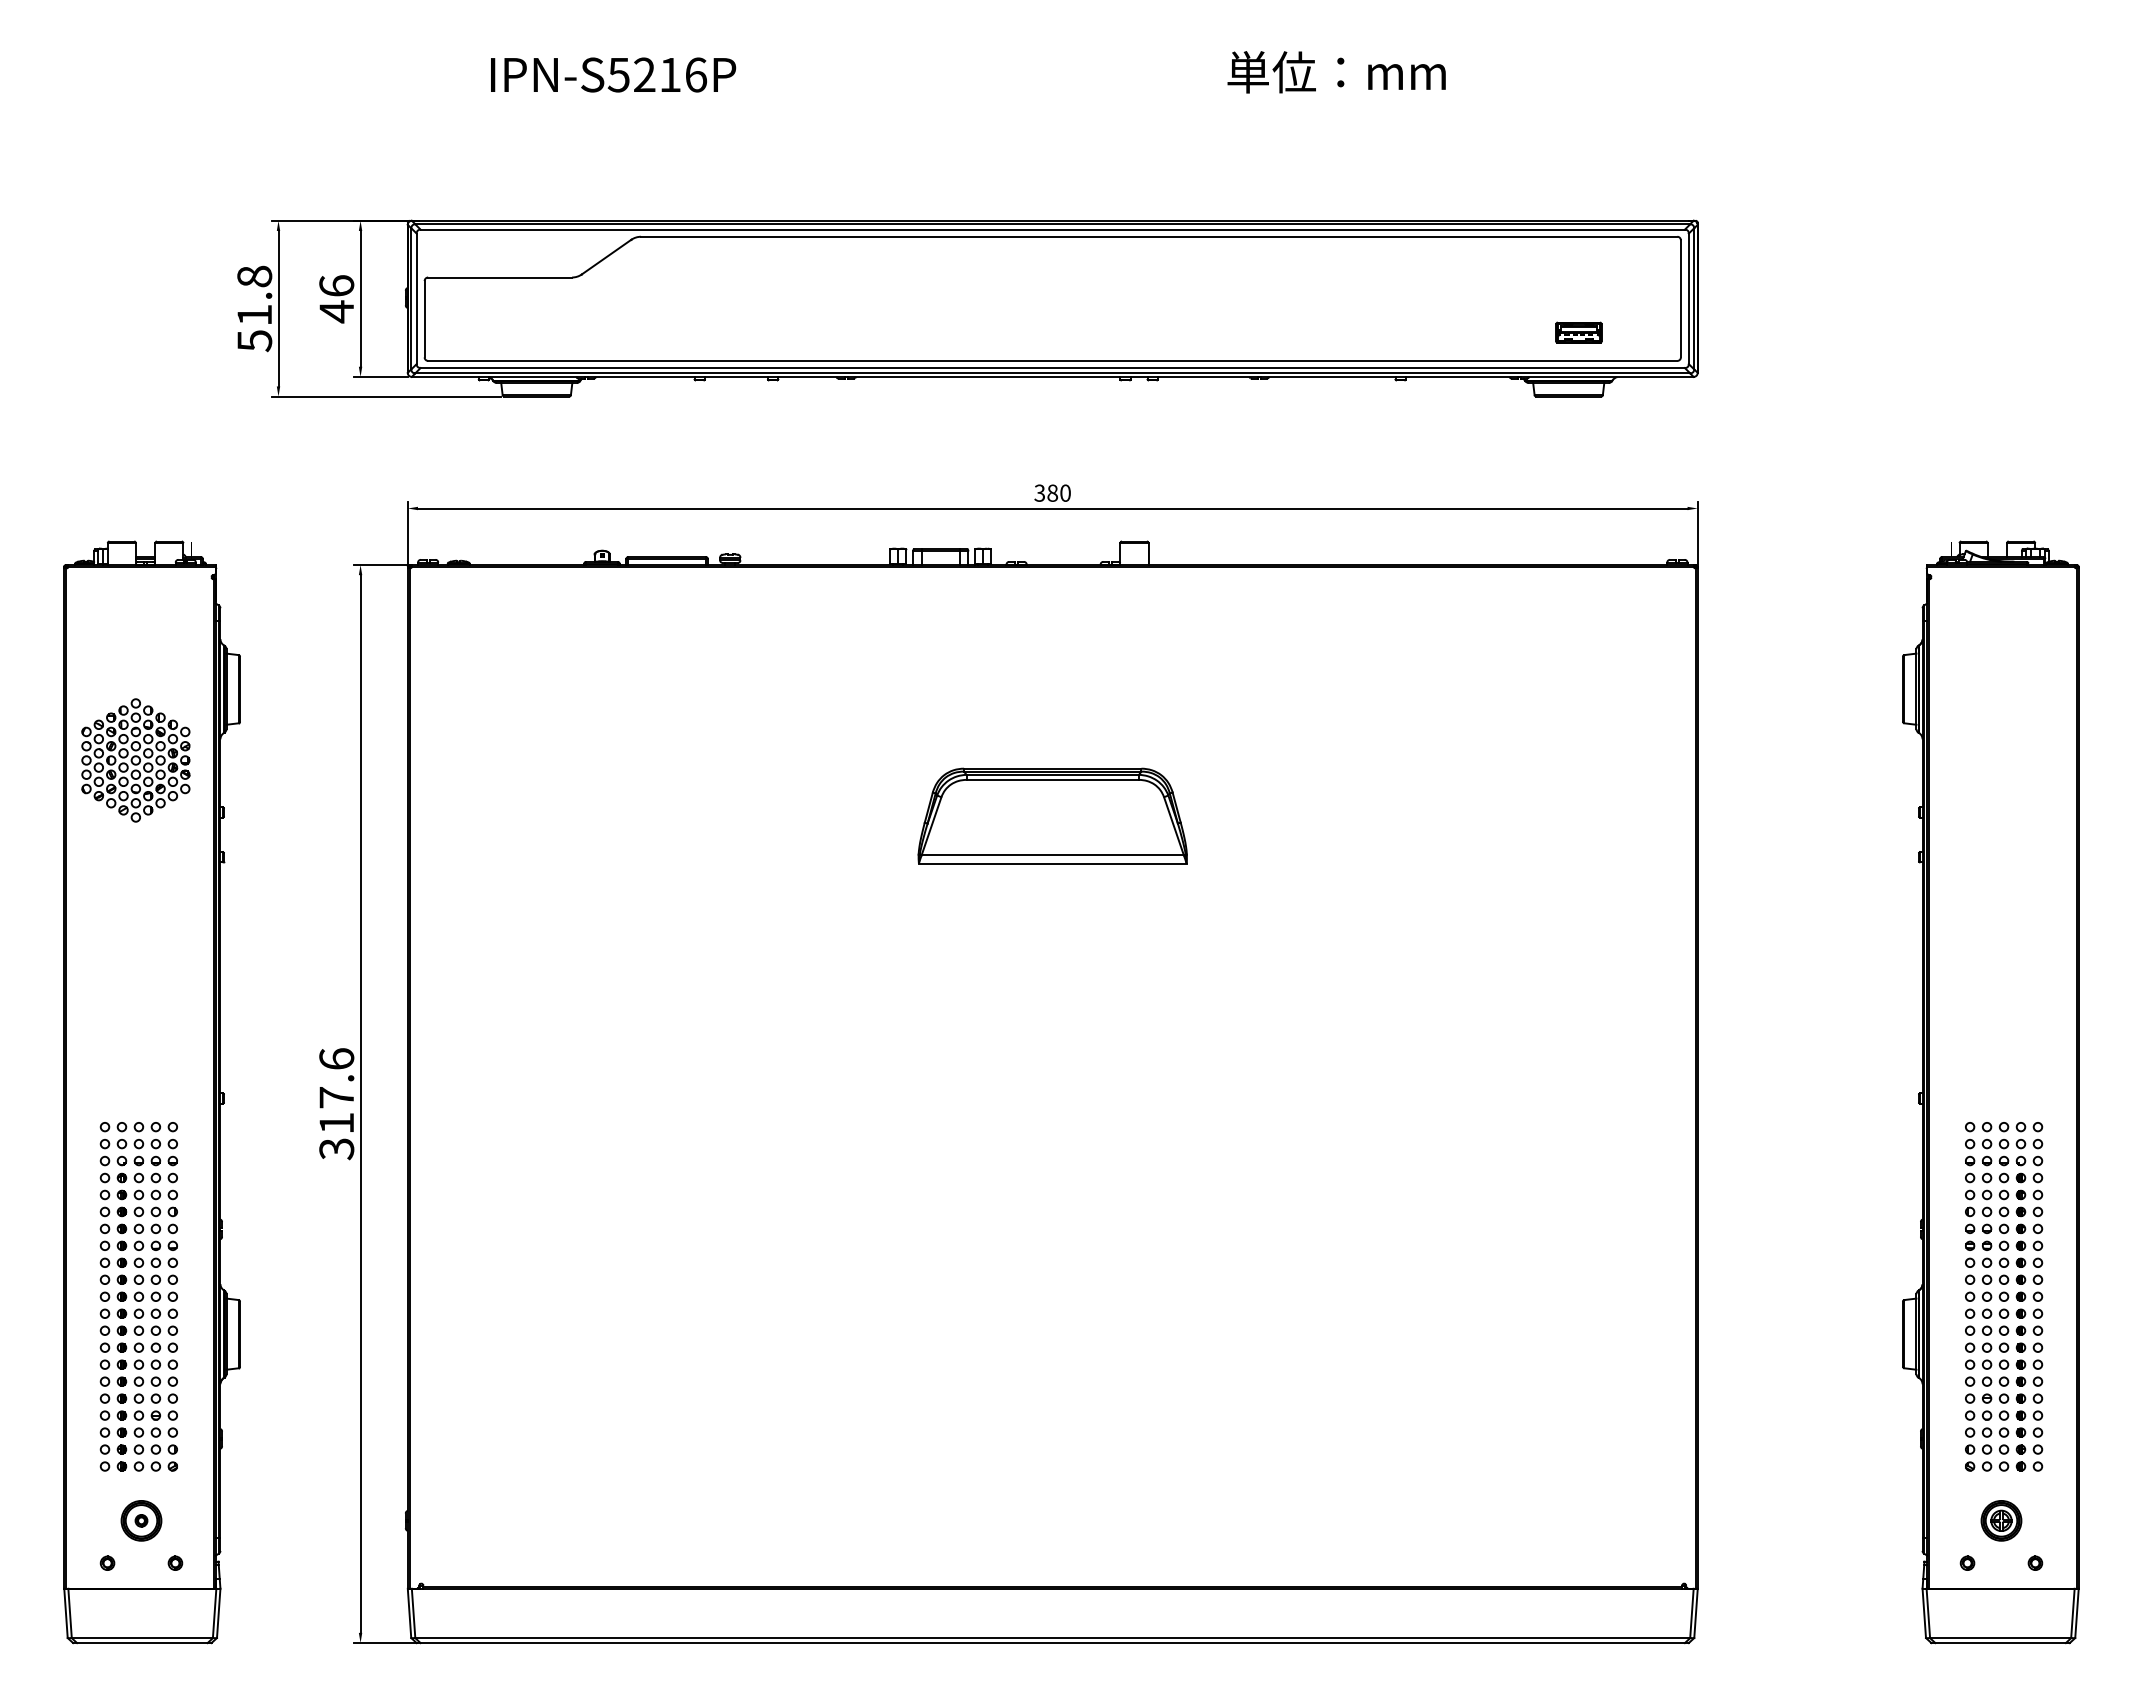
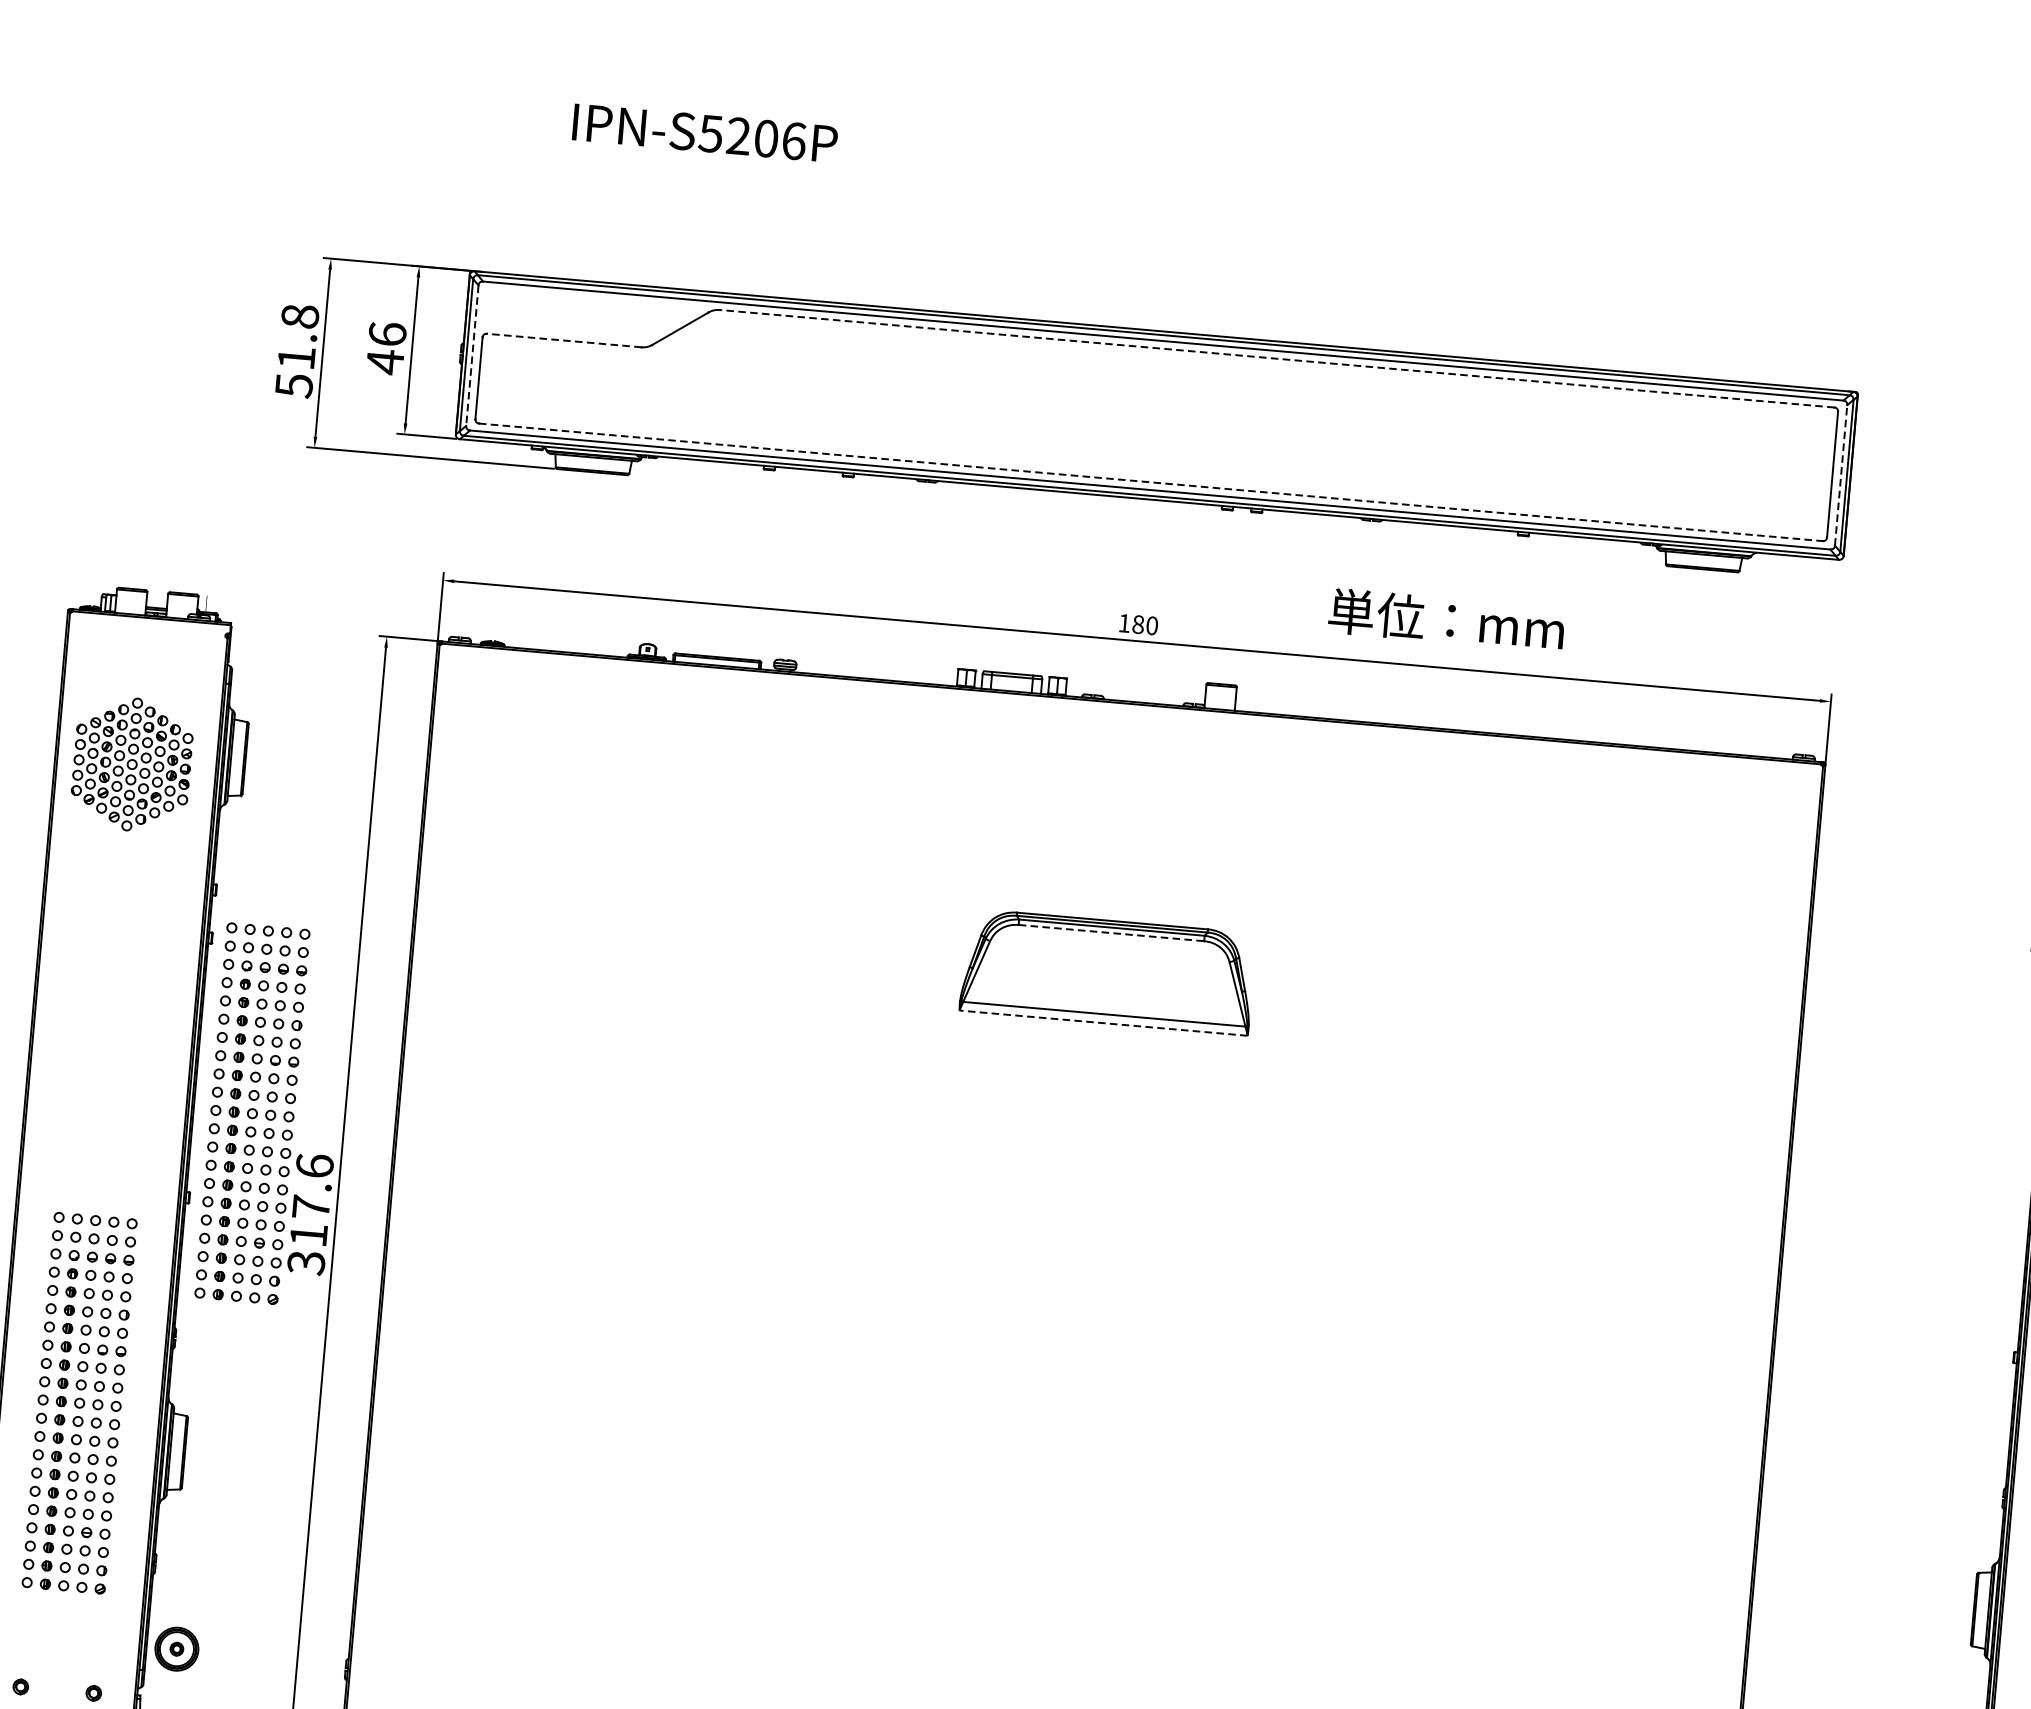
text: (1336, 72) -> (1446, 620), moved
text: (670, 74) -> (766, 138), IPN-S5216P -> IPN-S5206P
line: (1158, 236) -> (1276, 358), solid -> dashed
line: (500, 277) -> (564, 340), solid -> dashed
line: (1688, 298) -> (1840, 474), solid -> dashed
line: (416, 299) -> (472, 356), solid -> dashed
part: (1578, 332) -> (1719, 501), removed
line: (1052, 360) -> (1150, 481), solid -> dashed
text: (1039, 492) -> (1124, 622), 380 -> 180
part: (135, 760) -> (131, 764), moved
line: (1053, 779) -> (1112, 932), solid -> dashed
line: (1052, 863) -> (1103, 1023), solid -> dashed
part: (274, 1015) -> (251, 1113), added
part: (141, 1520) -> (176, 1648), moved

